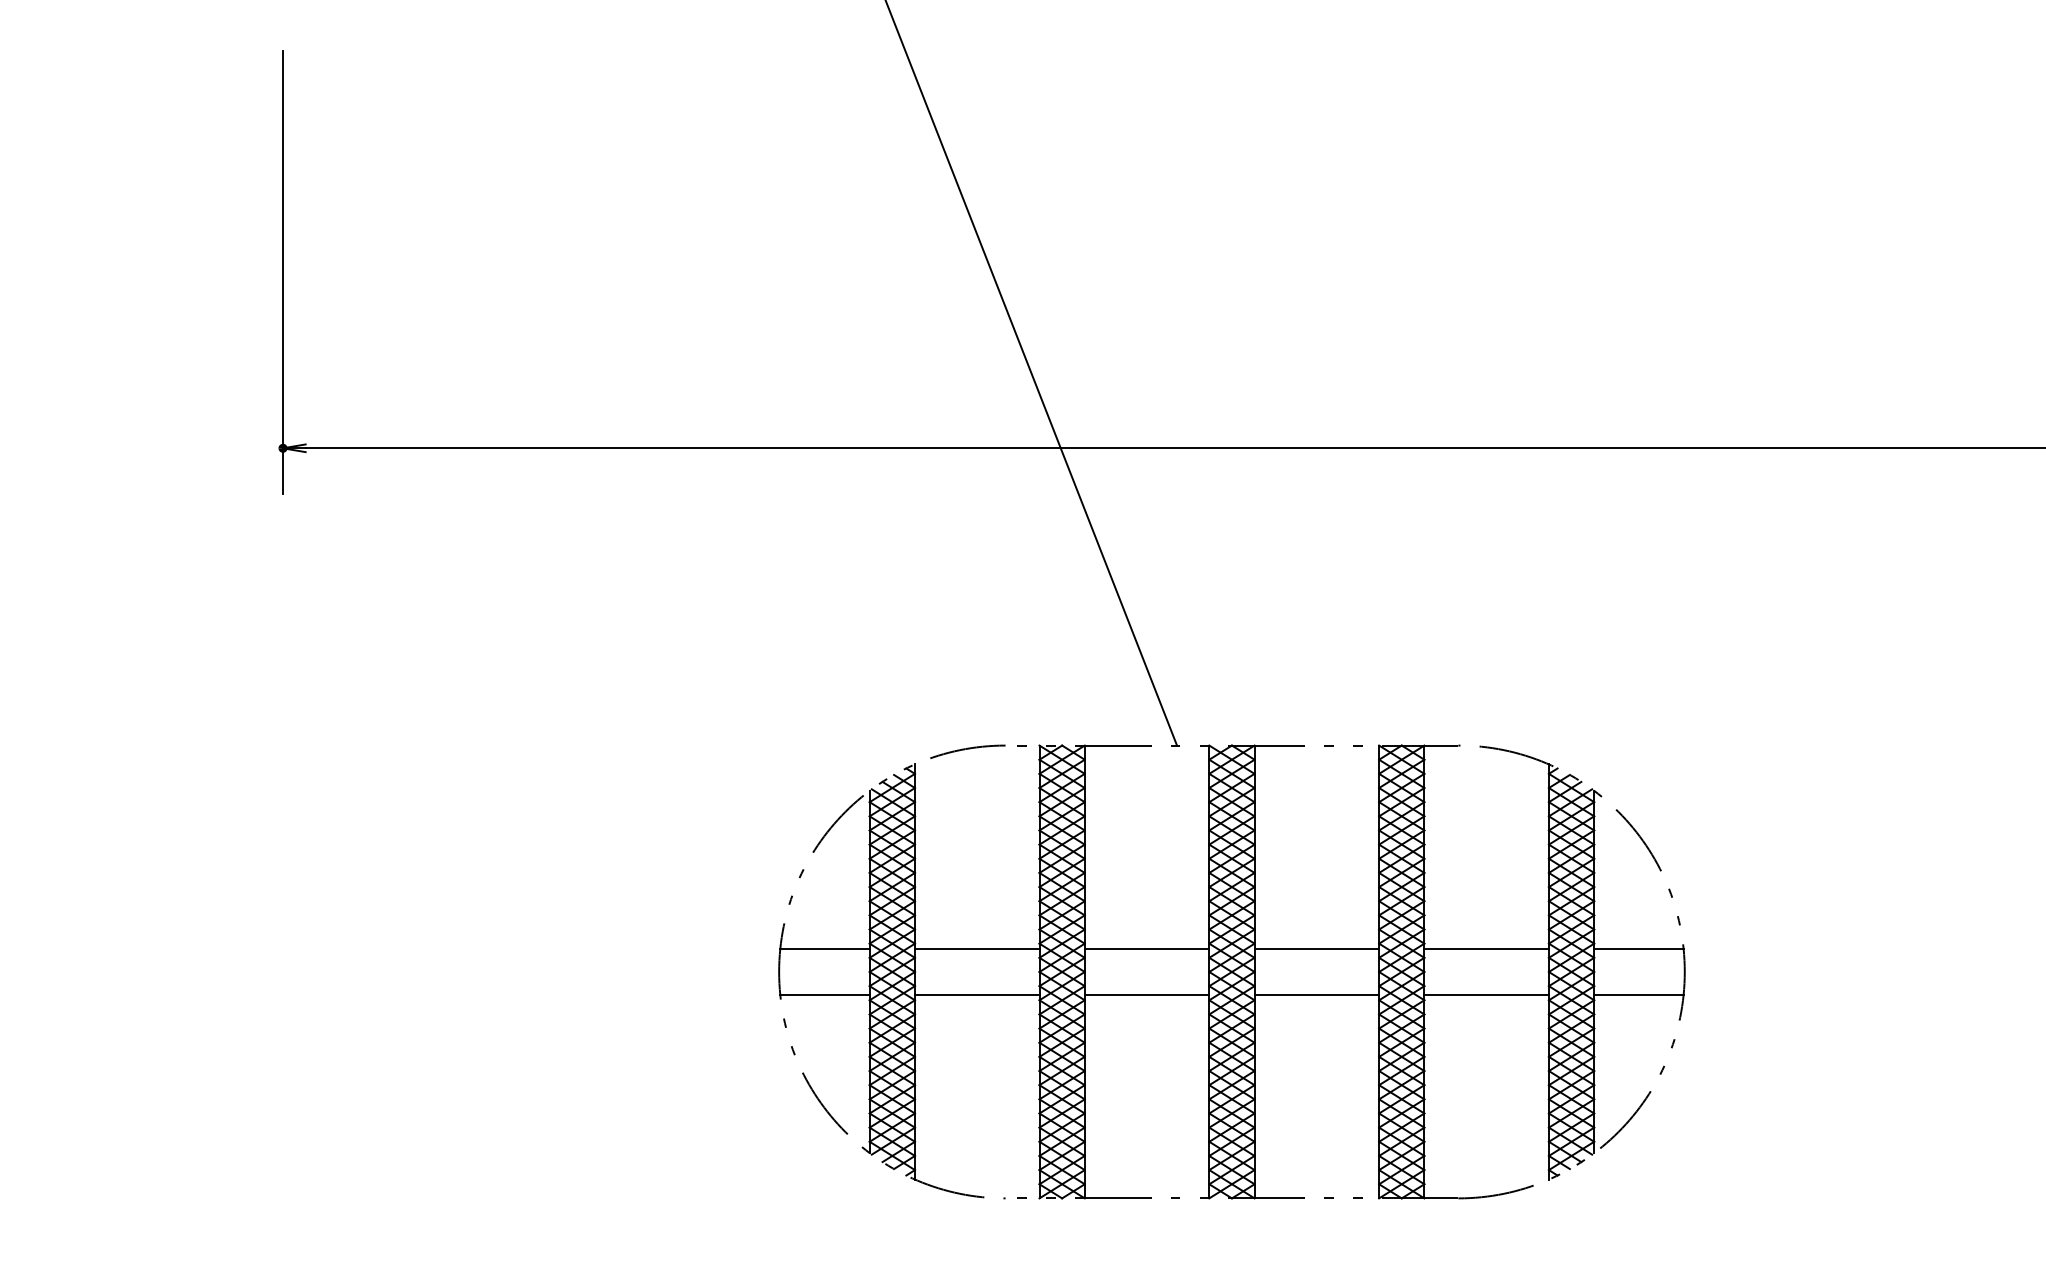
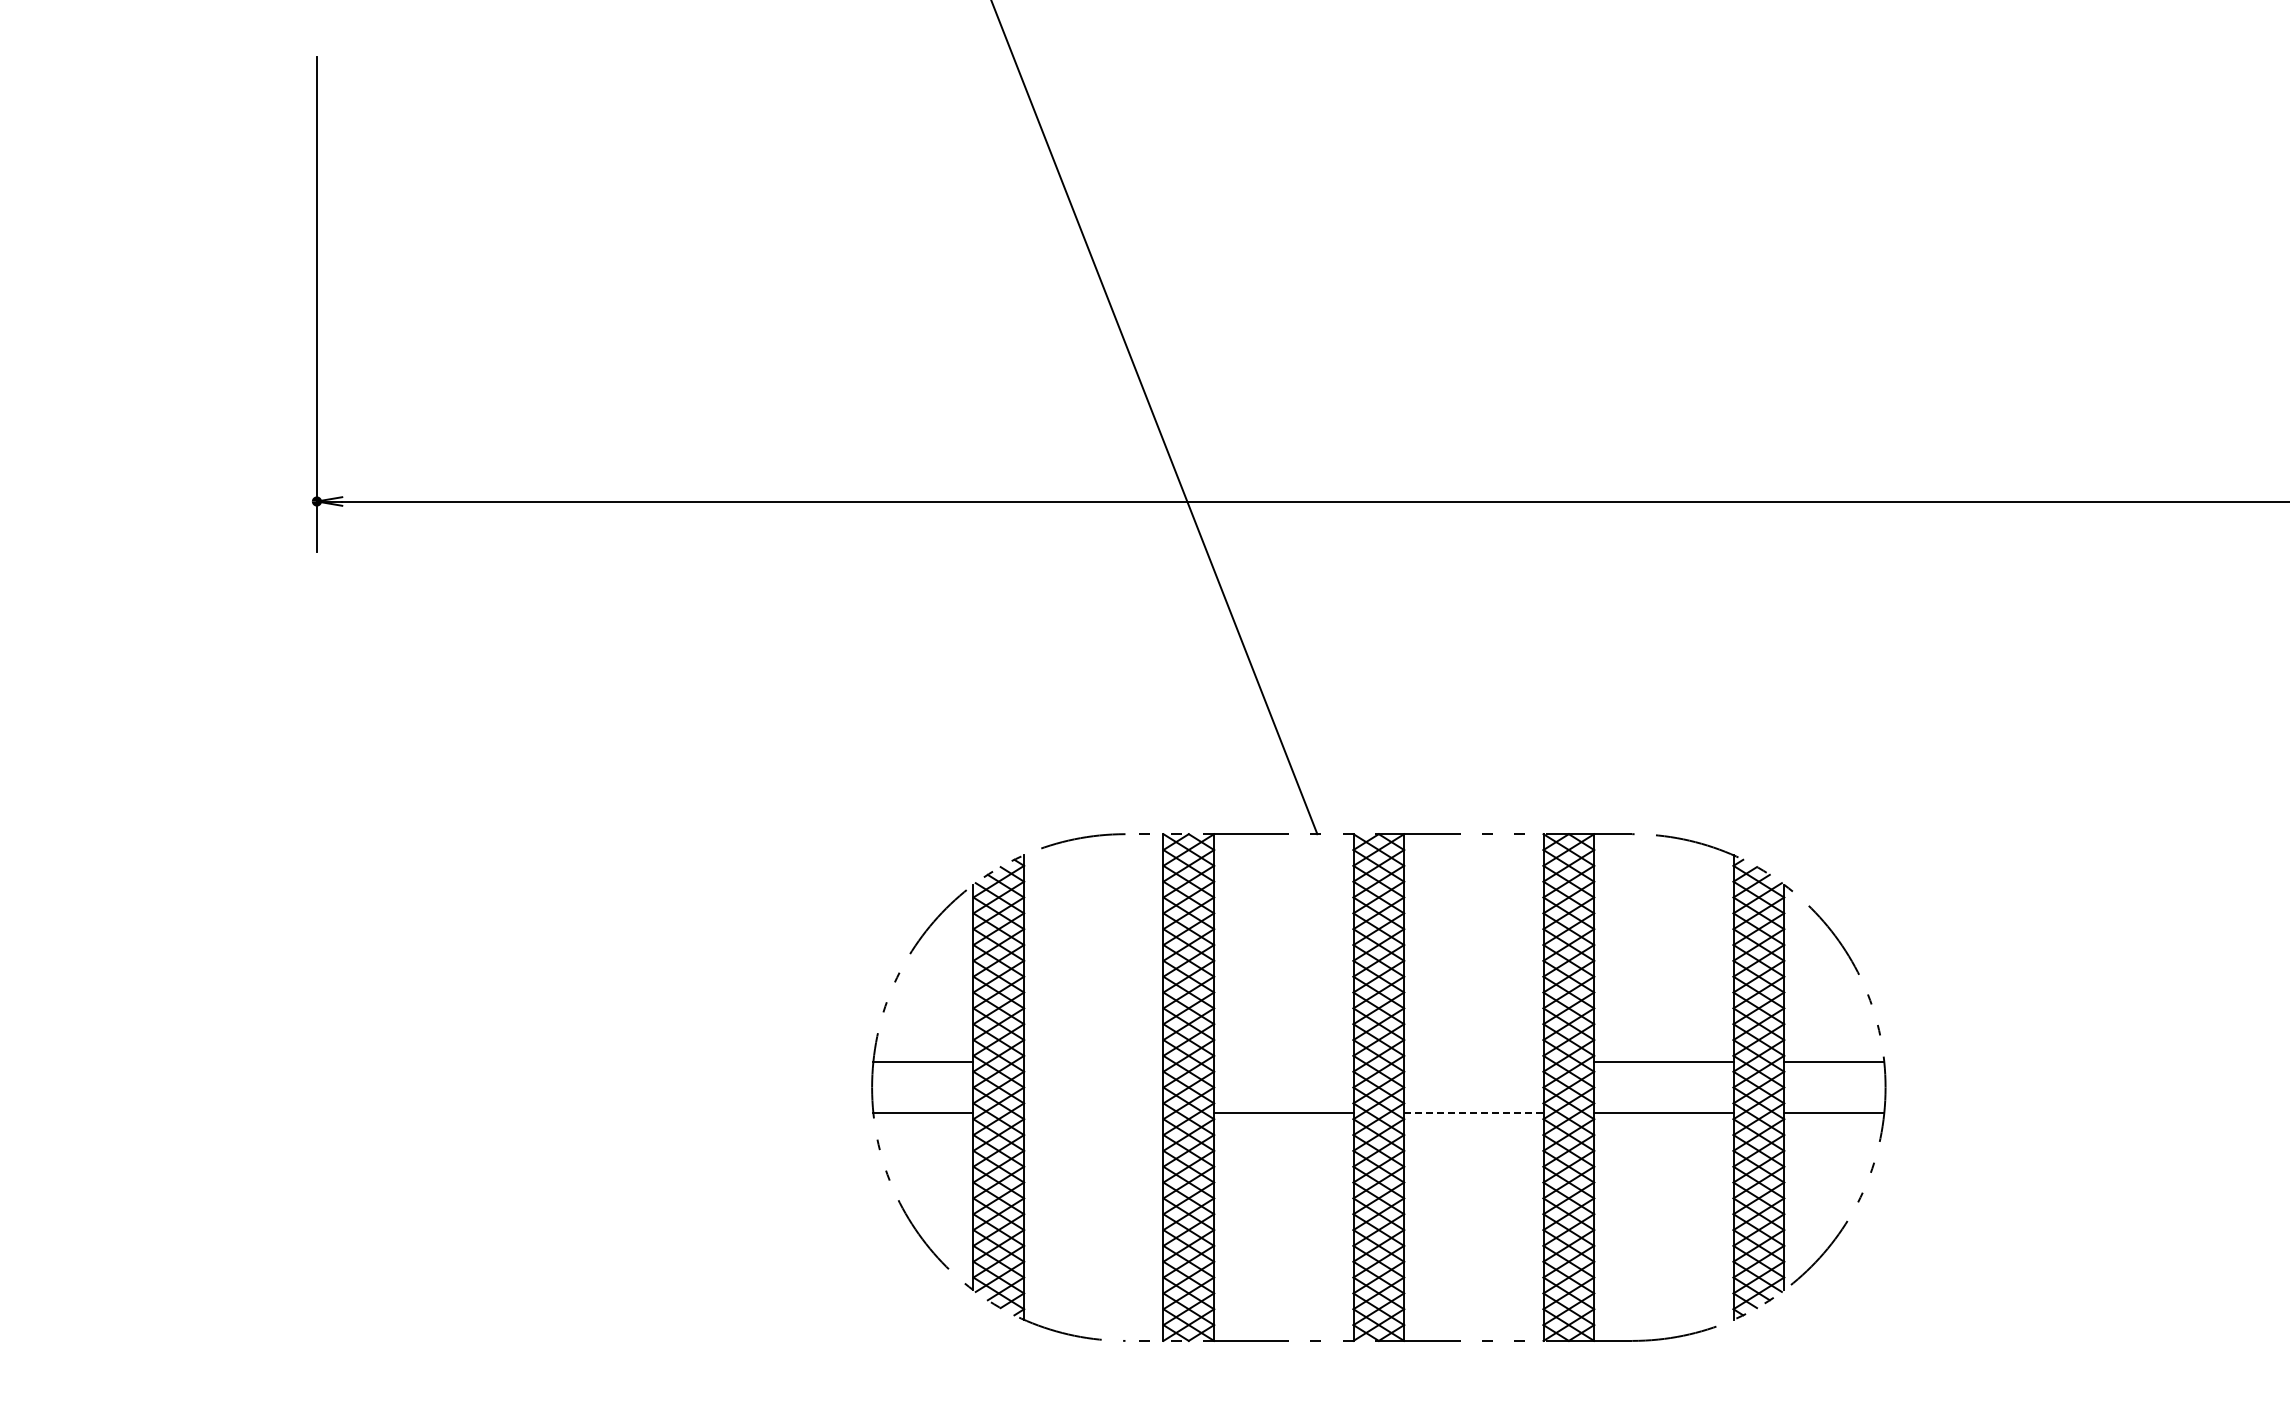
line: (976, 949) -> (1093, 1062), removed
line: (1146, 949) -> (1283, 1062), removed
line: (1316, 949) -> (1473, 1062), removed
line: (976, 994) -> (1093, 1112), removed
line: (1316, 994) -> (1473, 1112), solid -> dashed

